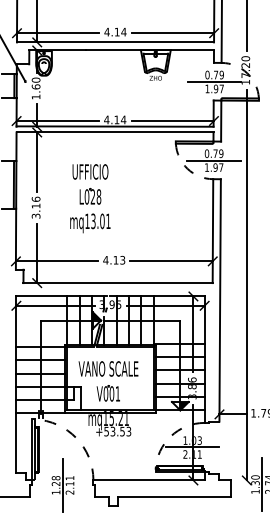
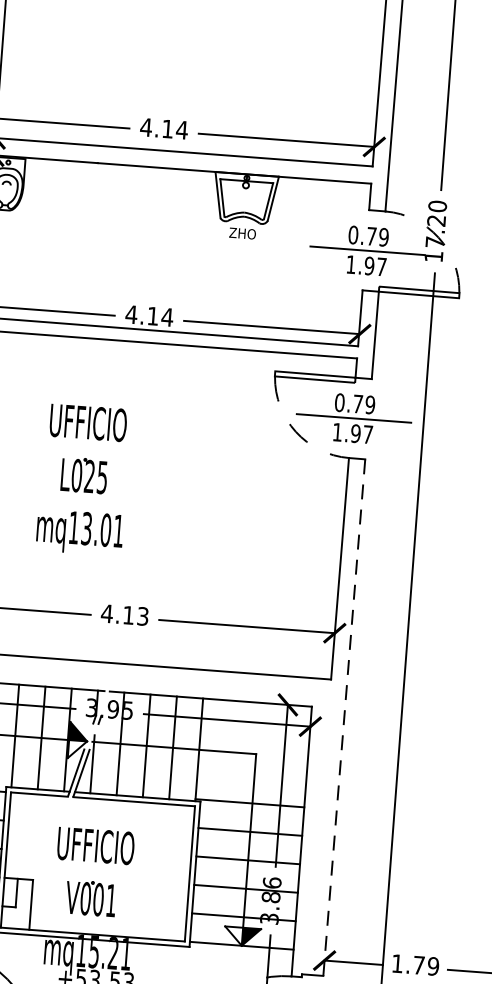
text: (98, 196) -> (101, 476), L028 -> L025
line: (220, 299) -> (345, 715), solid -> dashed
text: (108, 368) -> (95, 844), VANO SCALE -> UFFICIO

